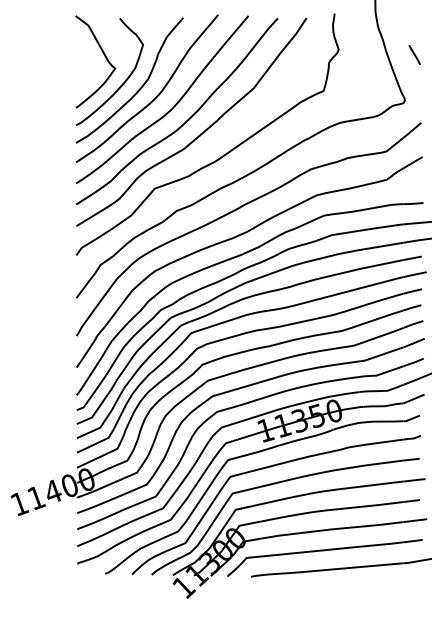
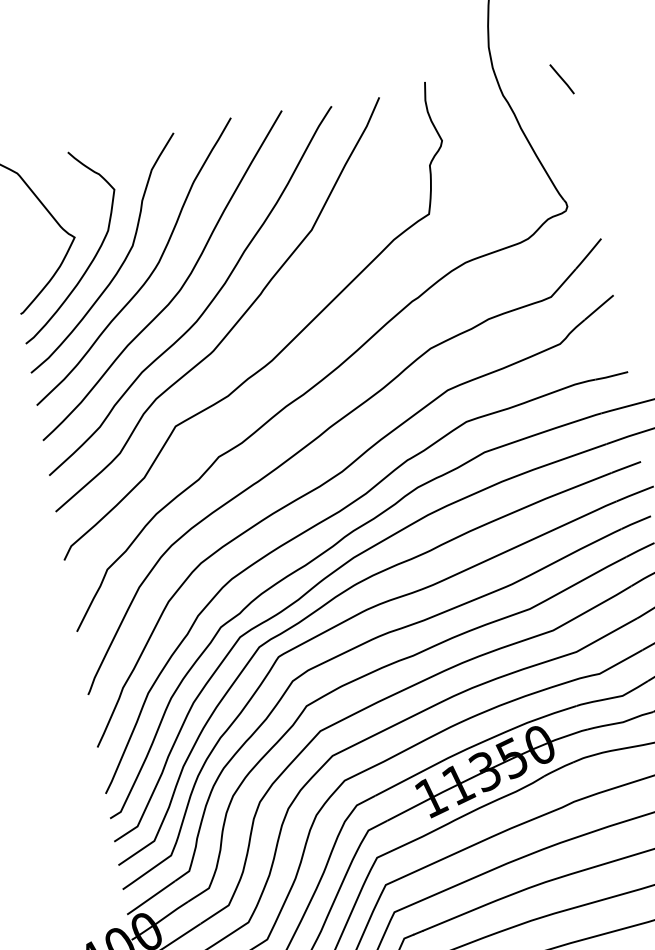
line: (414, 55) -> (561, 80), moved

